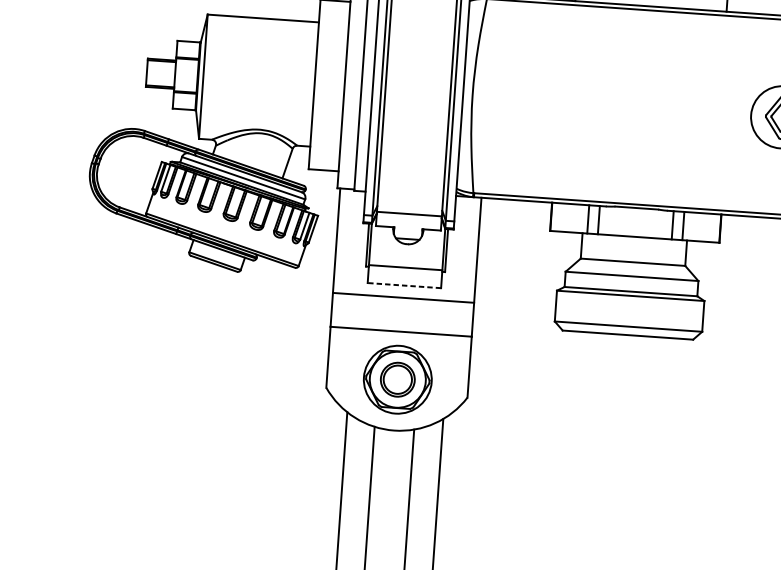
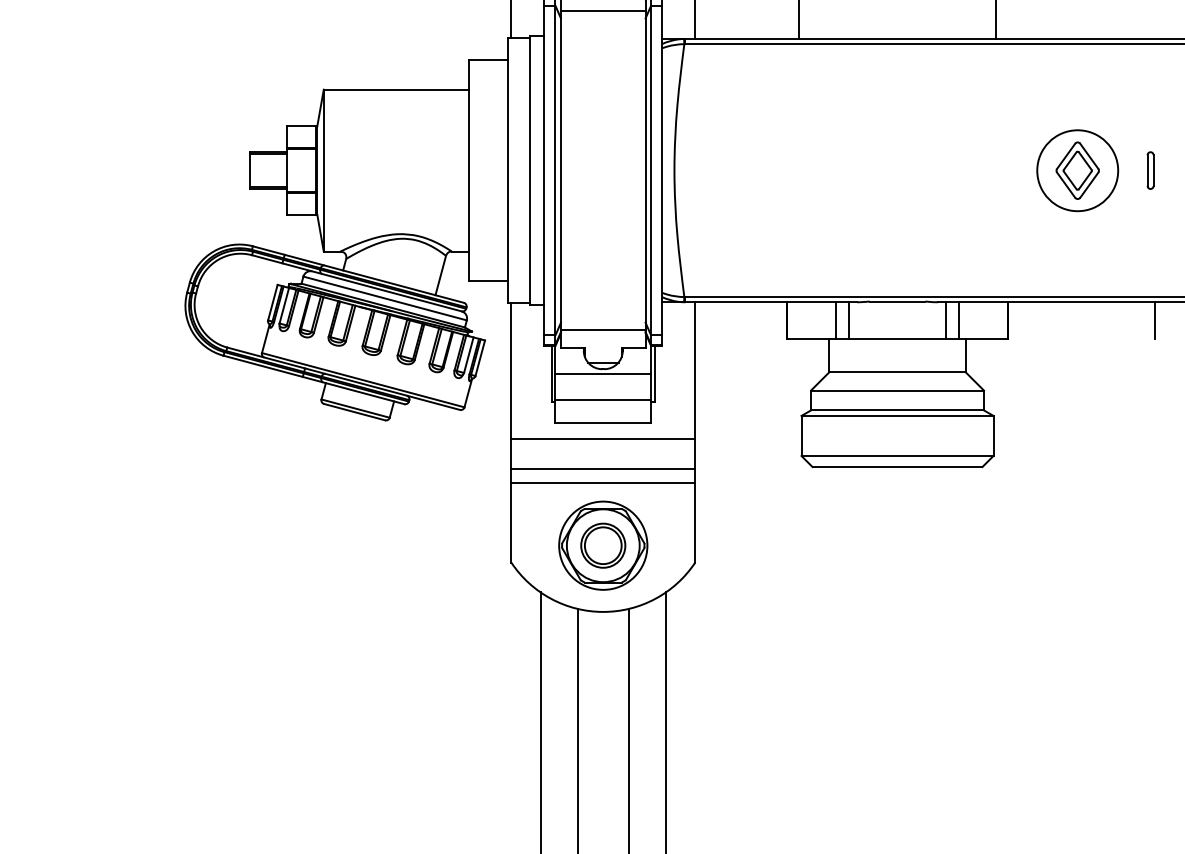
line: (407, 248) -> (603, 374), added
line: (404, 285) -> (603, 423), dashed -> solid
line: (402, 320) -> (603, 468), added

